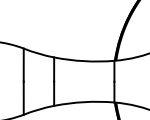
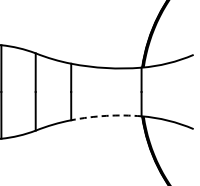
arc: (84, 101) -> (106, 115), solid -> dashed

